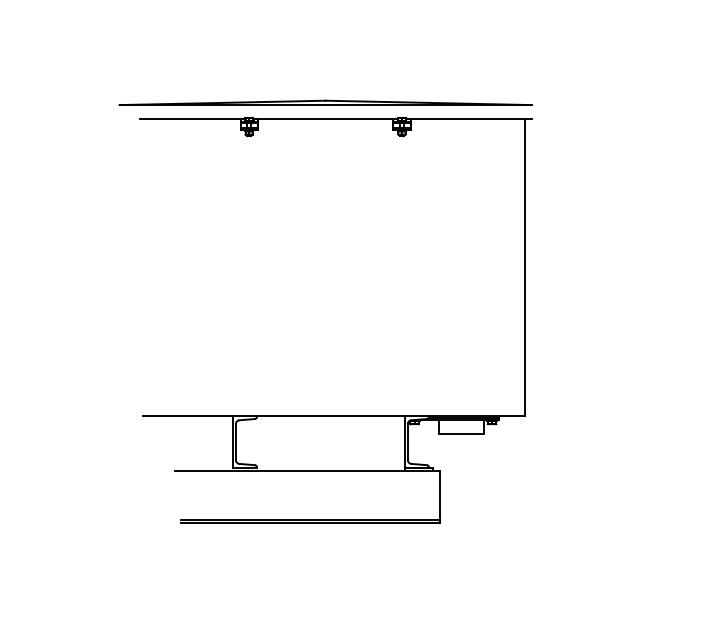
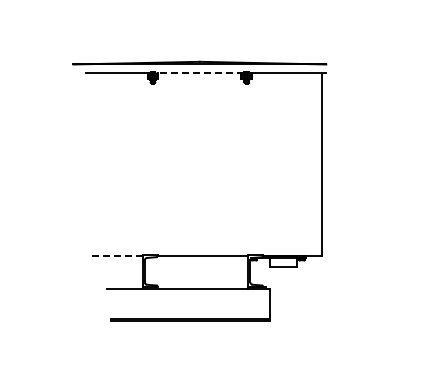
line: (324, 119) -> (199, 73), solid -> dashed
line: (188, 416) -> (115, 255), solid -> dashed

